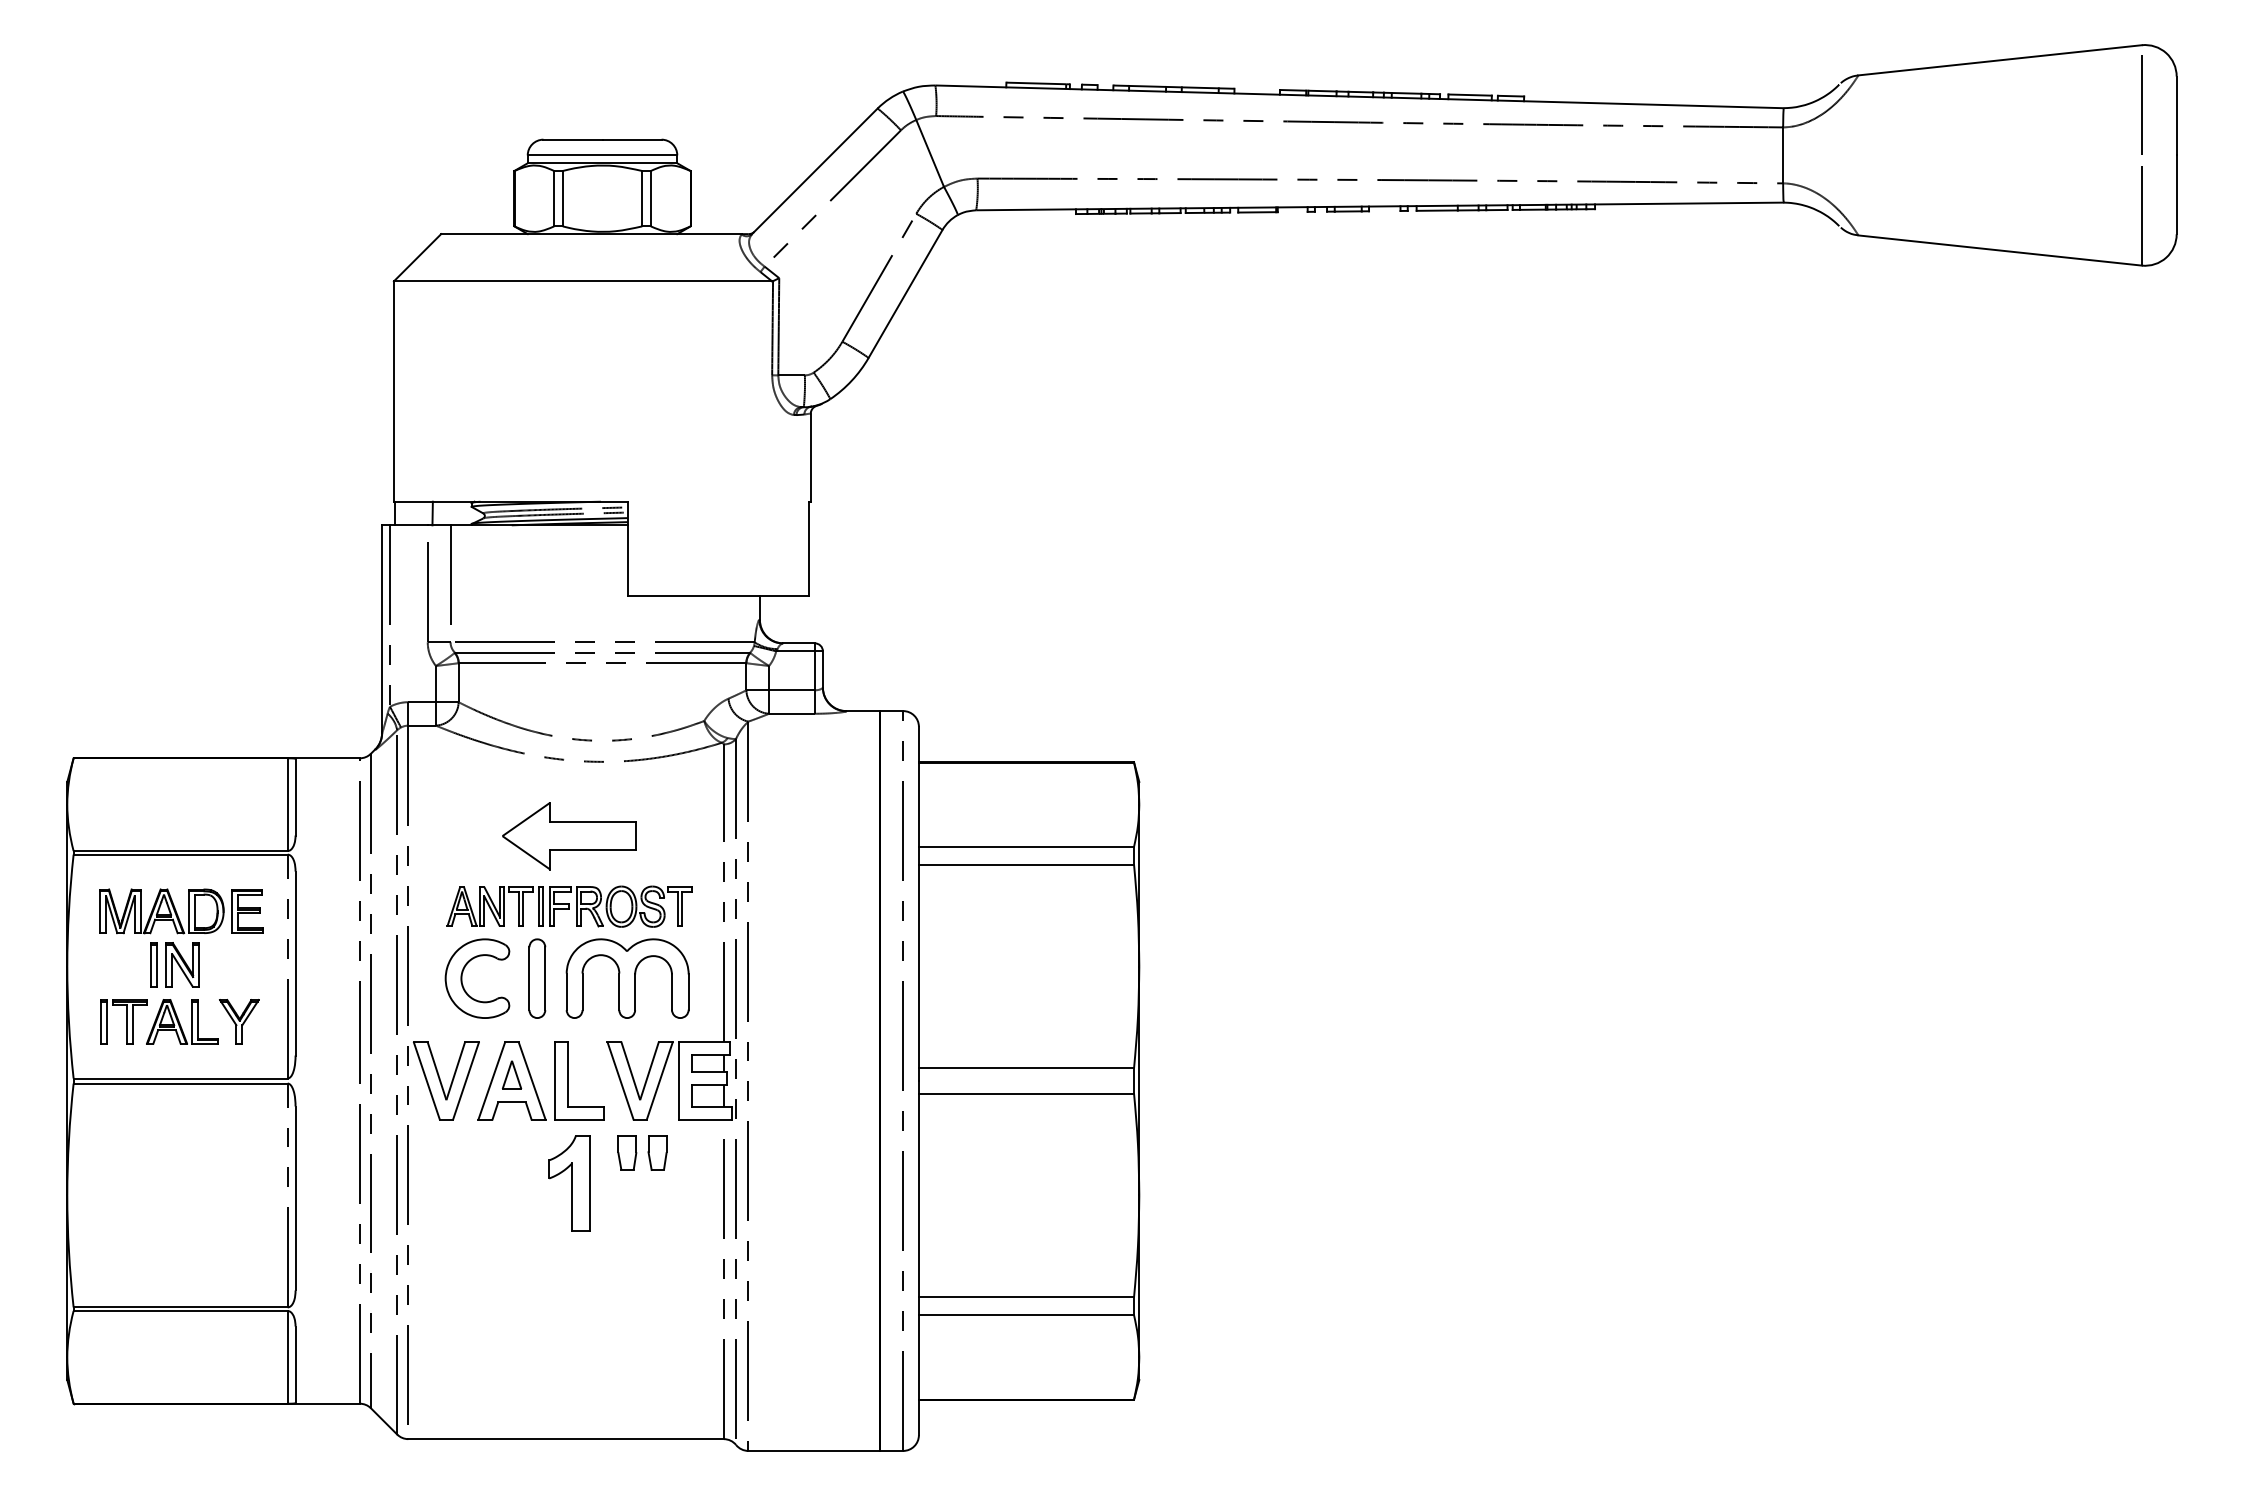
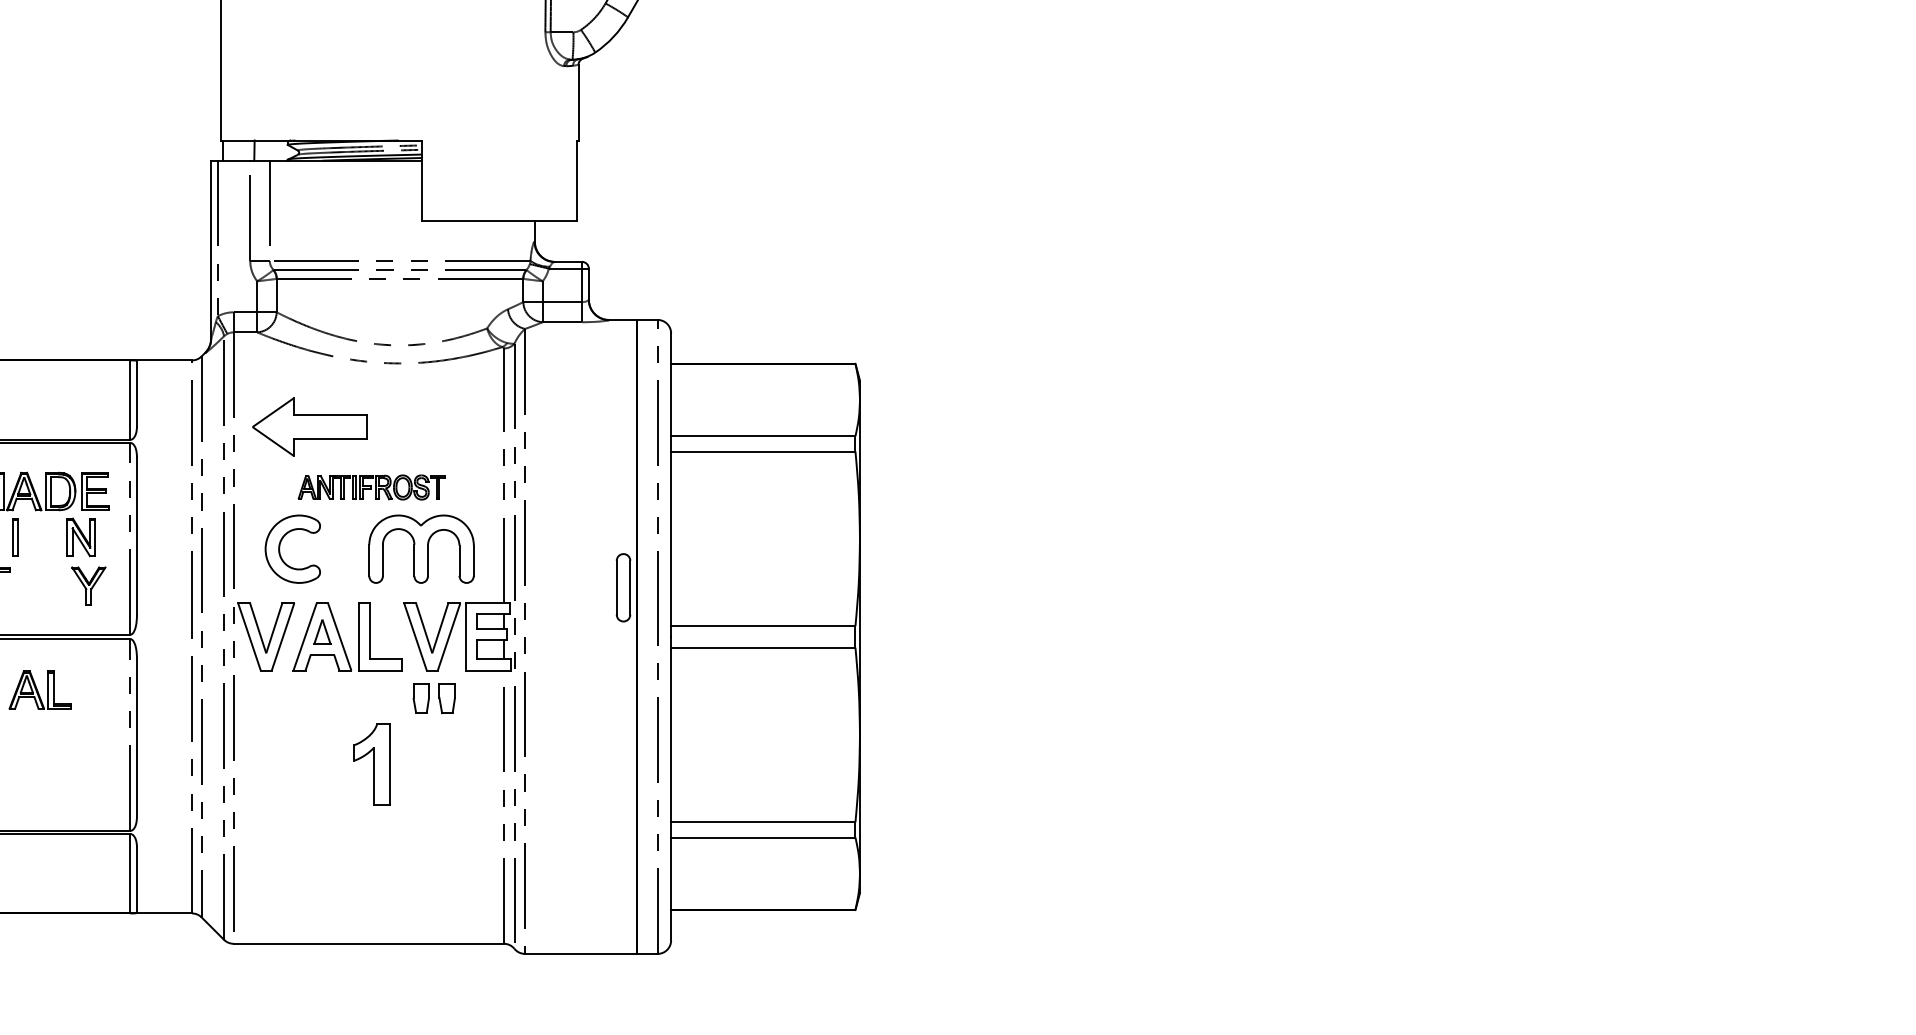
part: (569, 836) -> (310, 427), moved
part: (569, 906) -> (371, 487), size x0.7
part: (182, 964) -> (81, 537), moved
part: (537, 978) -> (623, 587), moved
part: (182, 1021) -> (40, 689), moved
part: (569, 1183) -> (371, 765), moved

